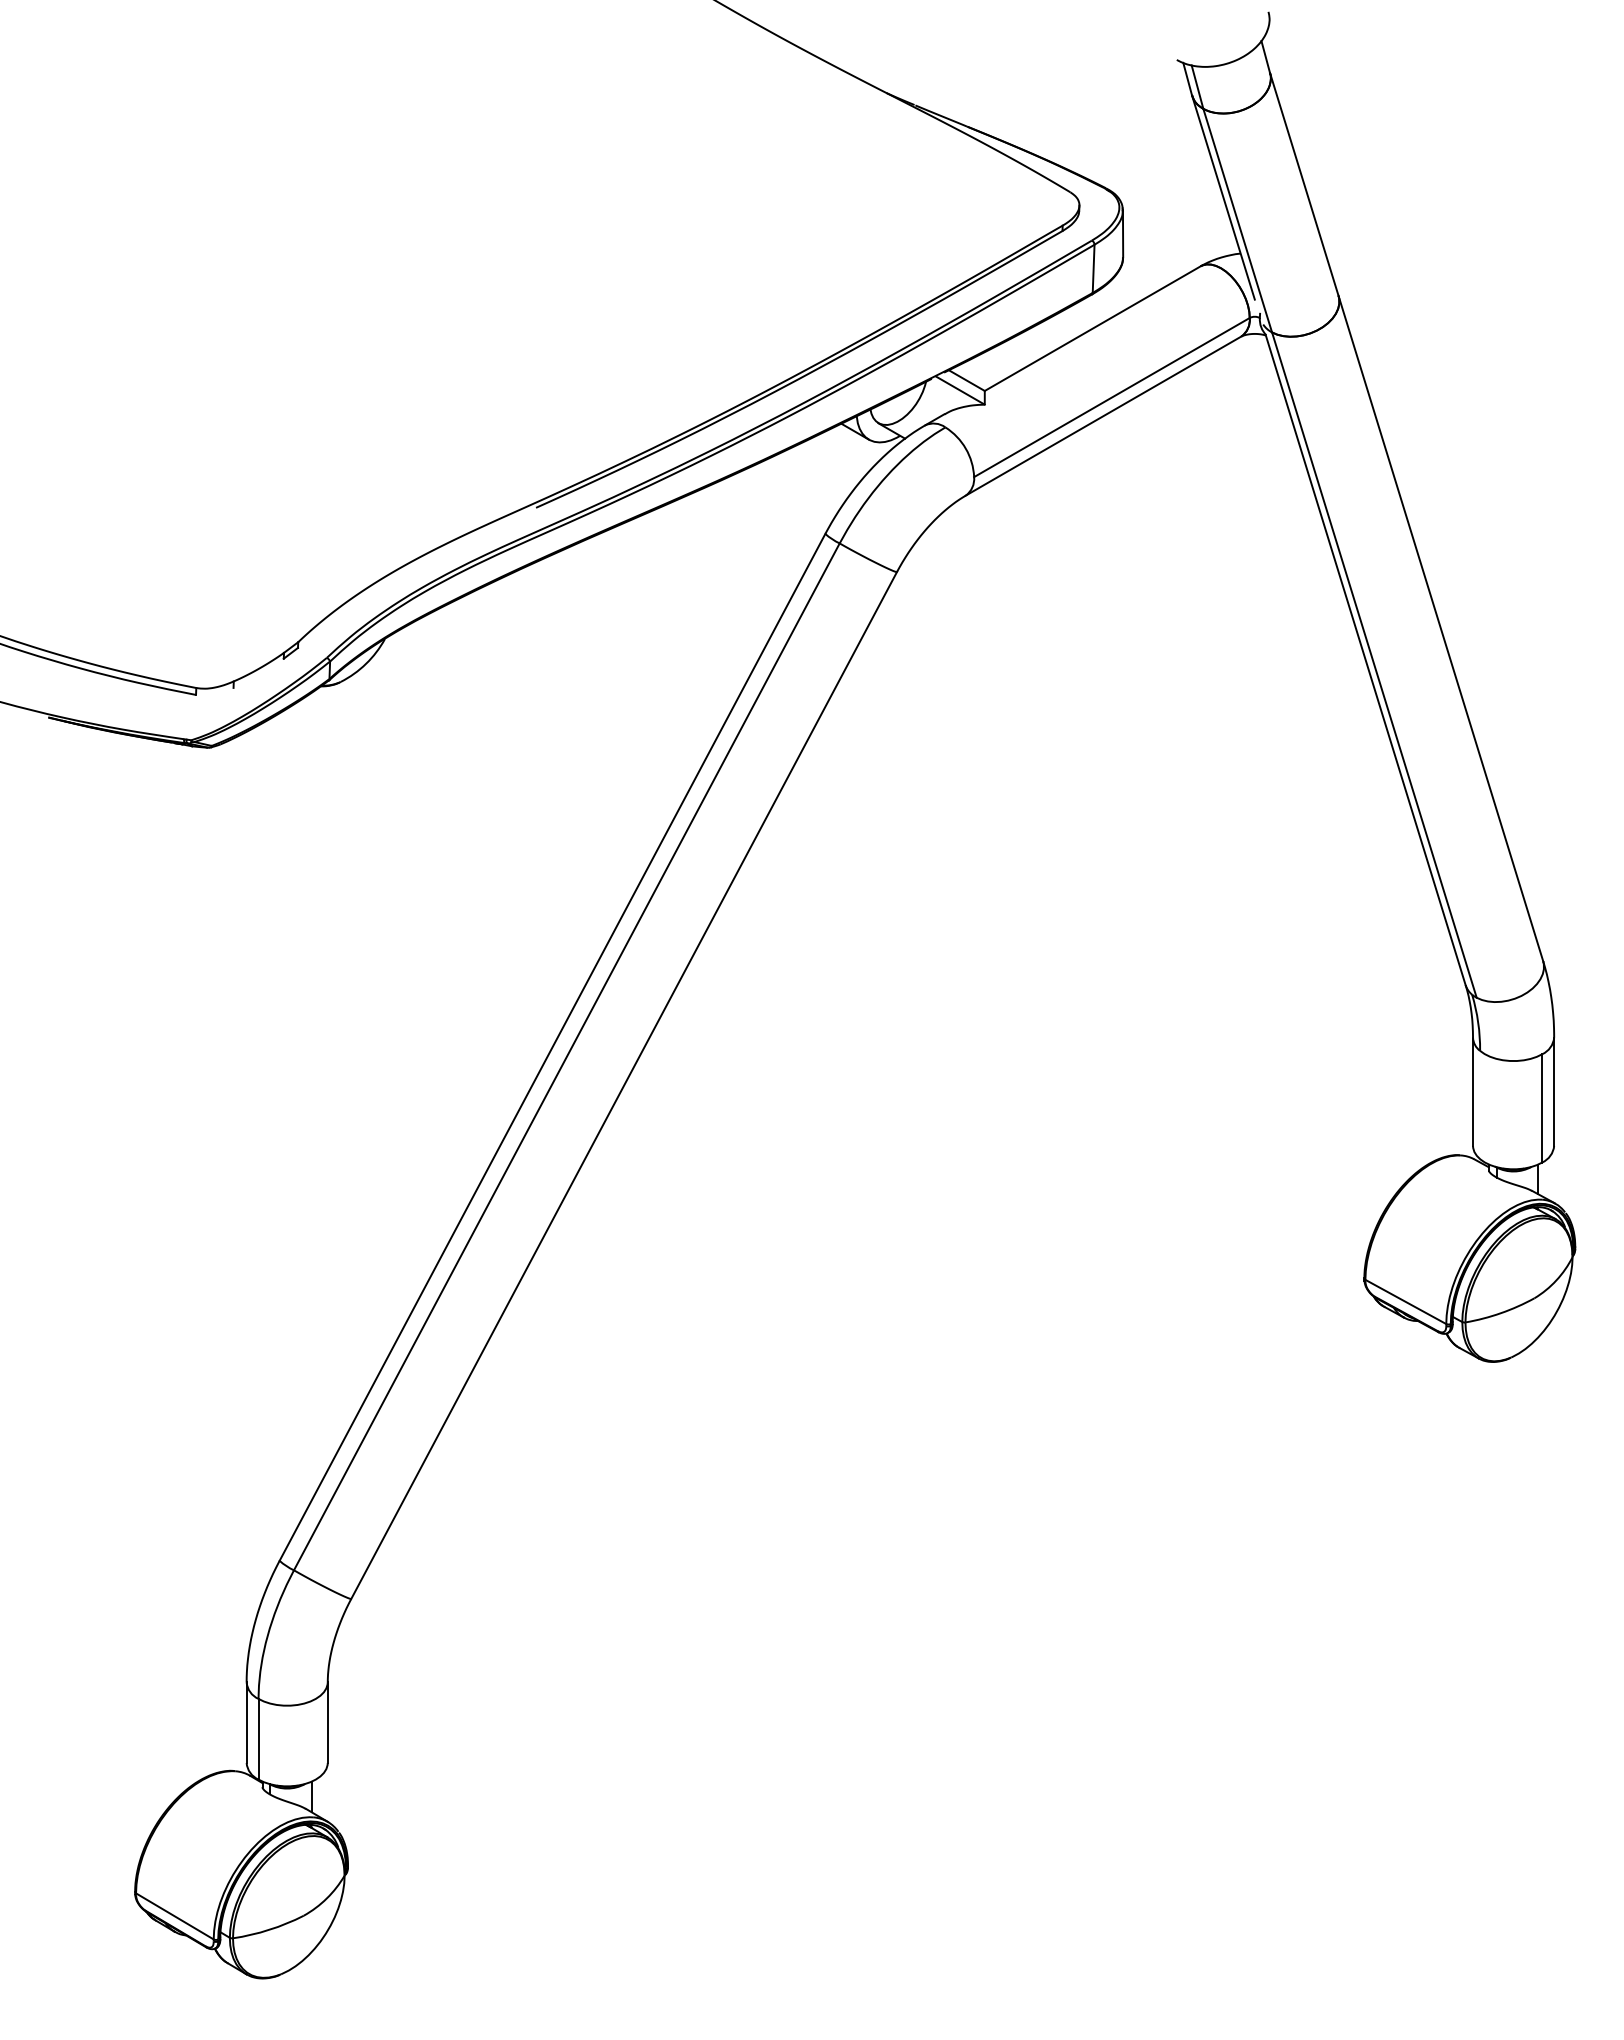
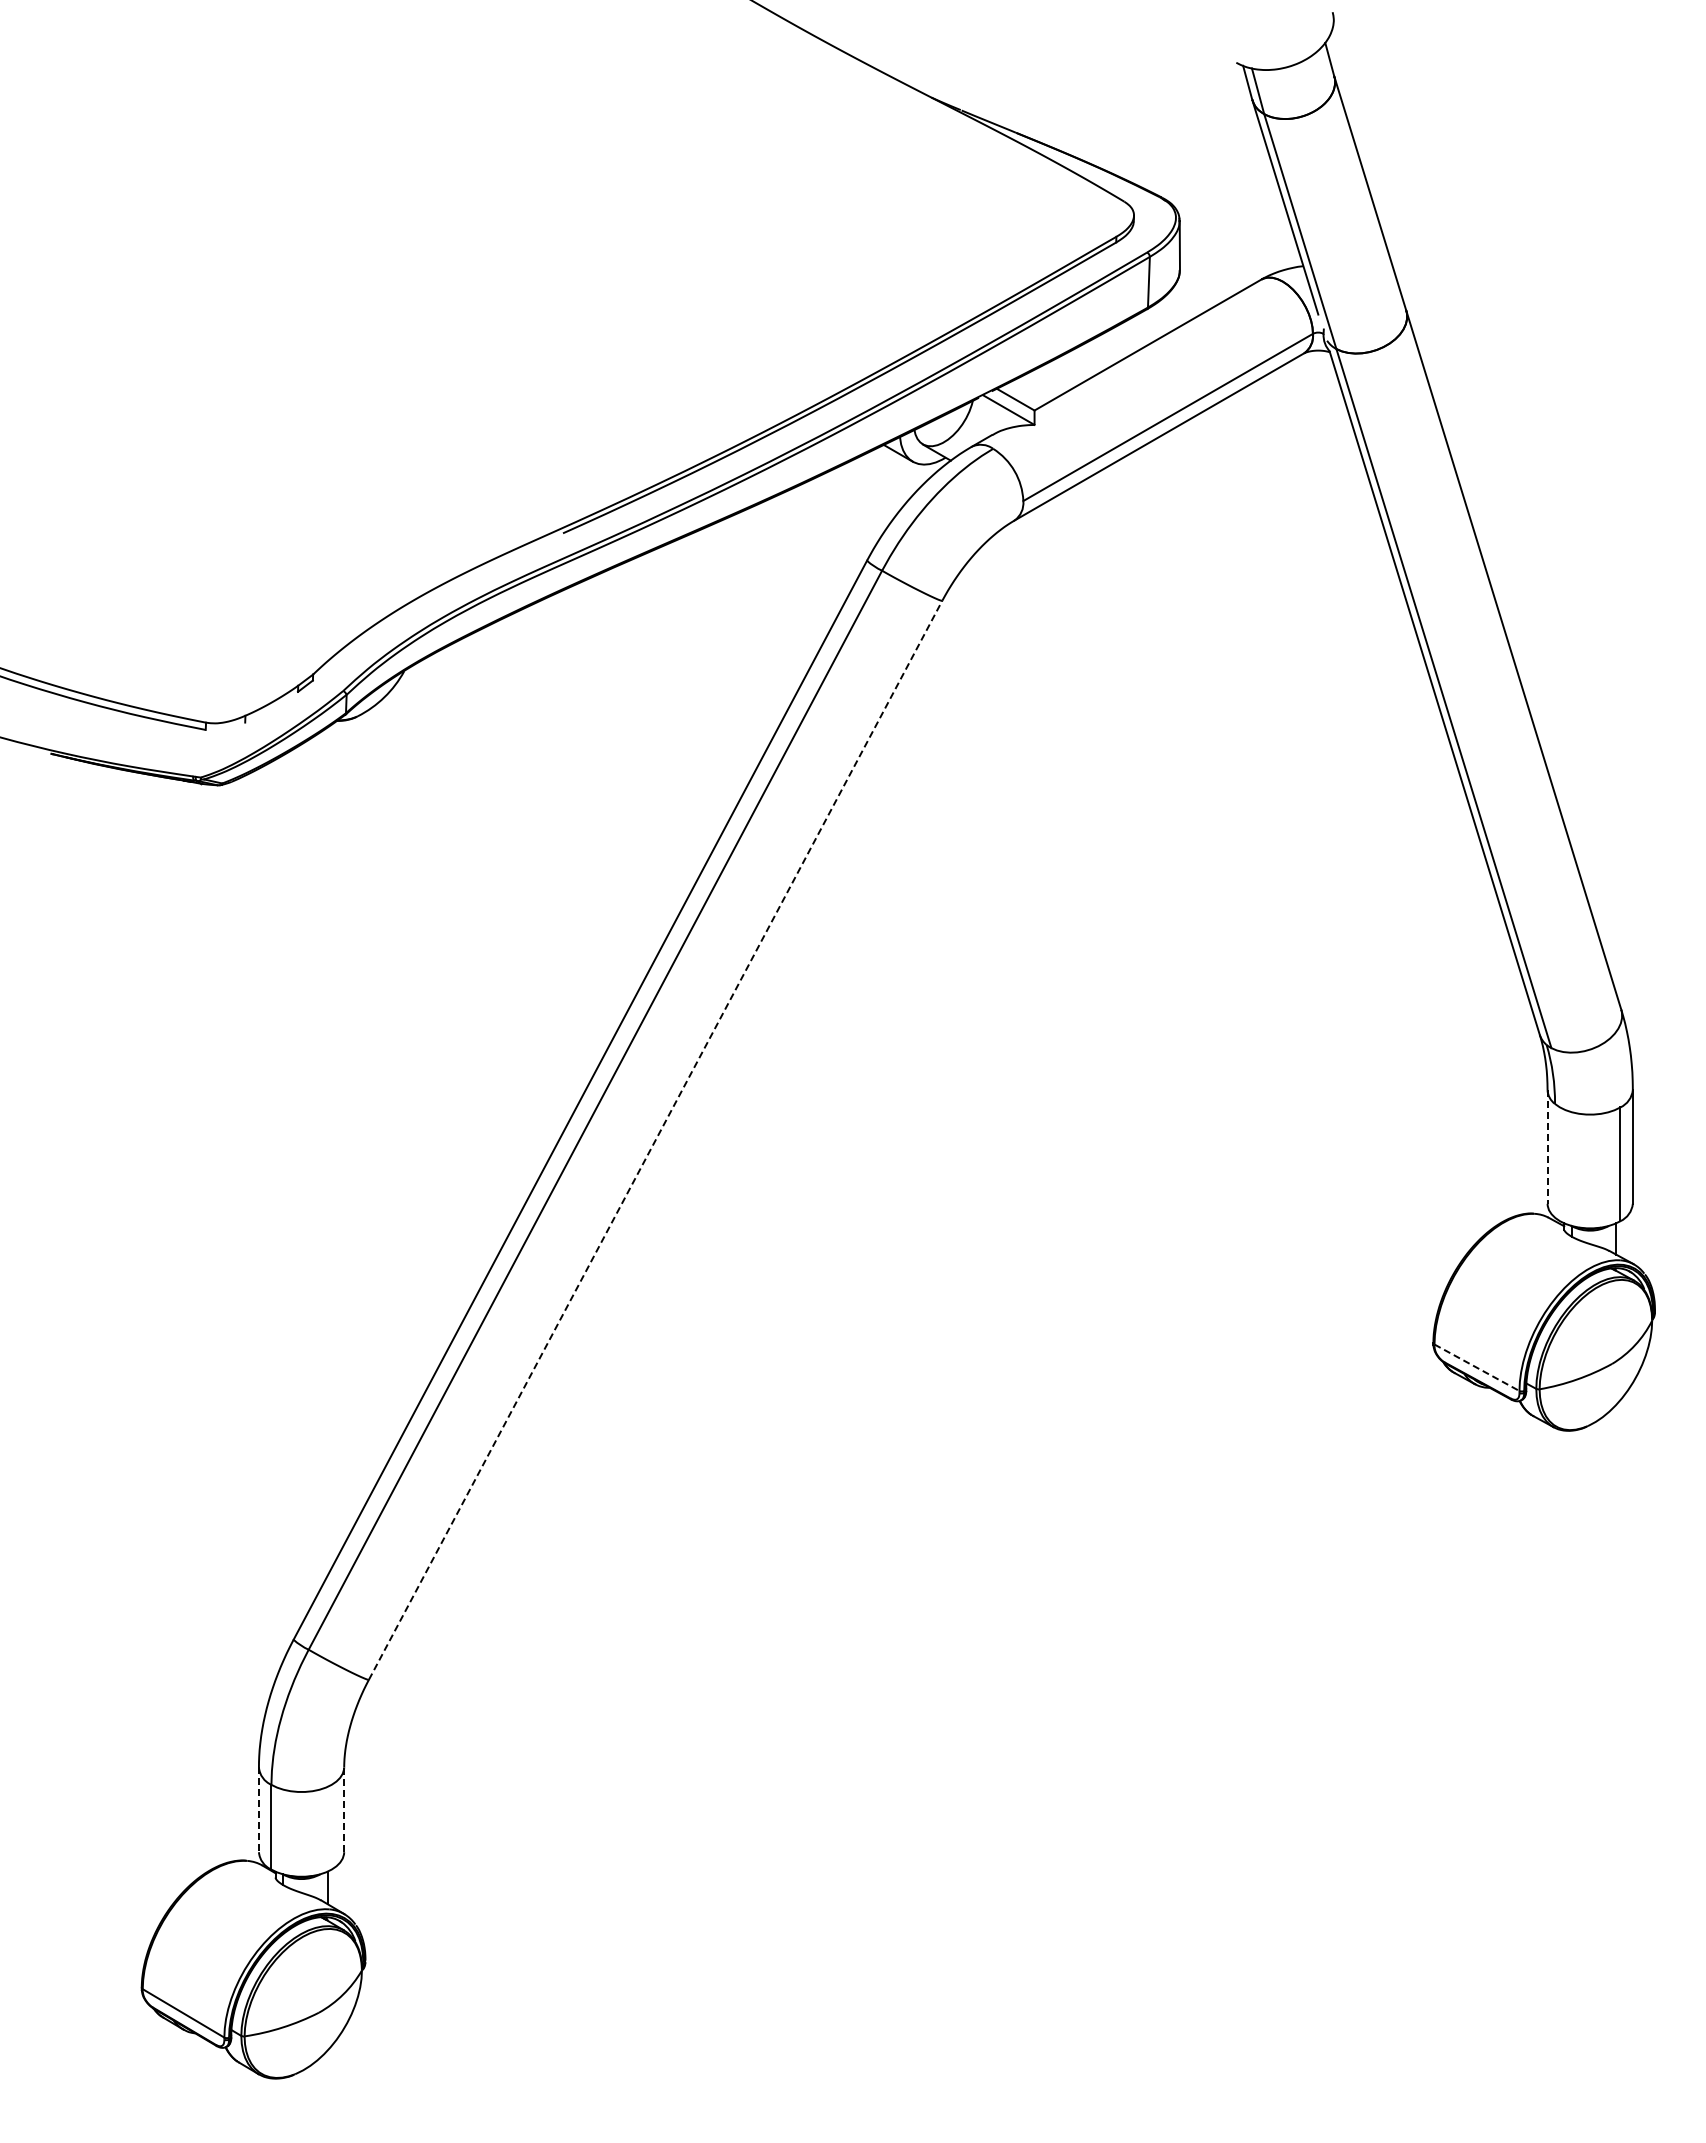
line: (624, 1085) -> (655, 1140), solid -> dashed
line: (1472, 1091) -> (1547, 1146), solid -> dashed
line: (1406, 1301) -> (1477, 1367), solid -> dashed
line: (328, 1722) -> (344, 1809), solid -> dashed
line: (246, 1723) -> (258, 1810), solid -> dashed

